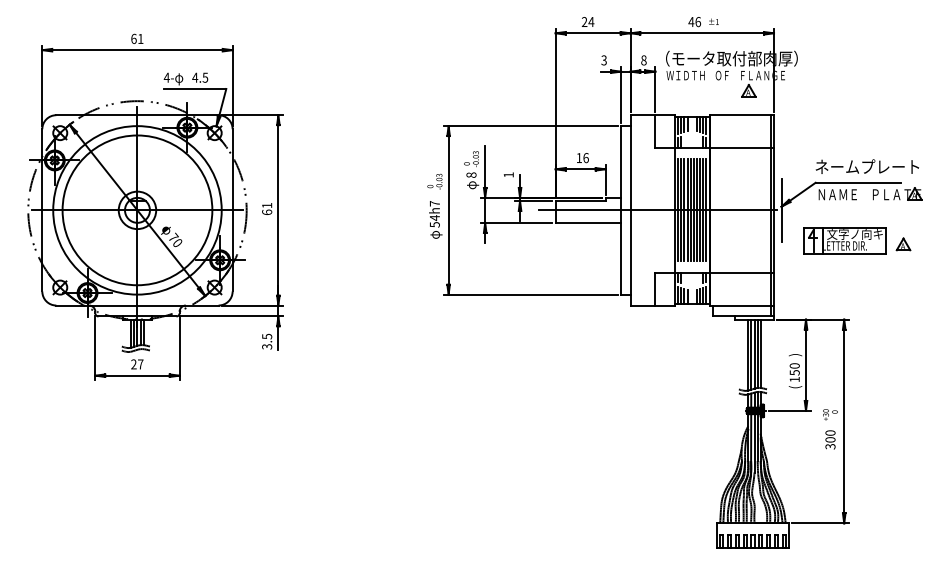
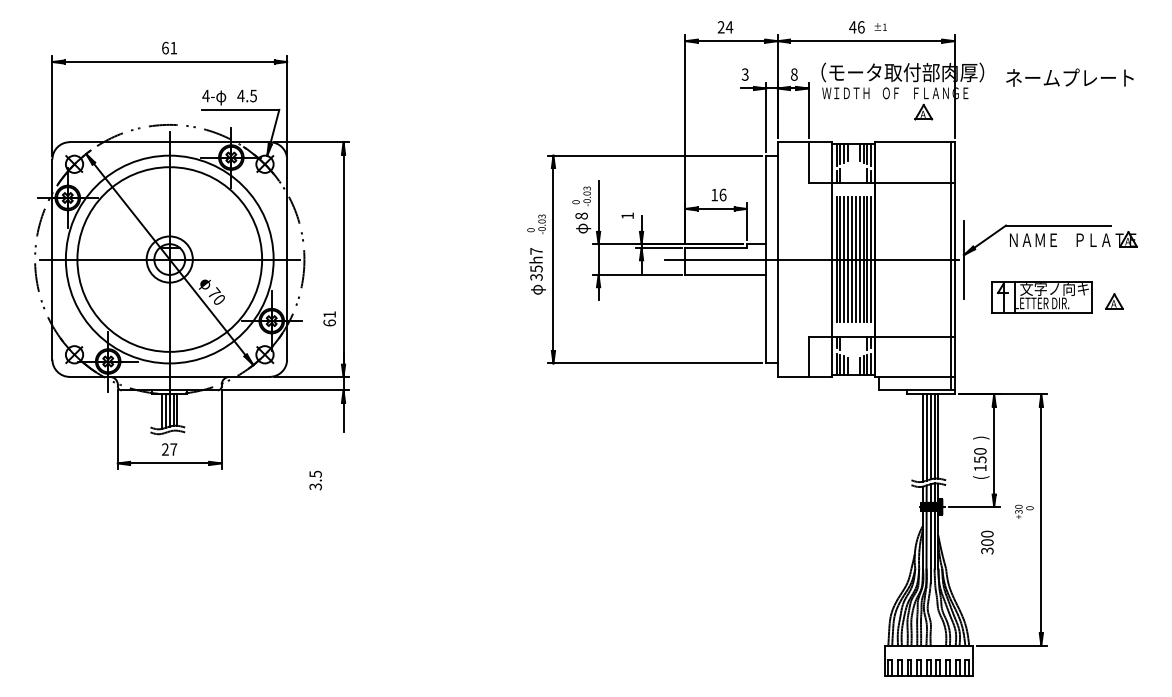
text: (867, 166) -> (1069, 77), moved
text: (267, 208) -> (329, 318), moved
text: (434, 220) -> (536, 272), 54h7 -> 35h7
text: (267, 341) -> (315, 480), moved
text: (830, 439) -> (987, 542), moved

